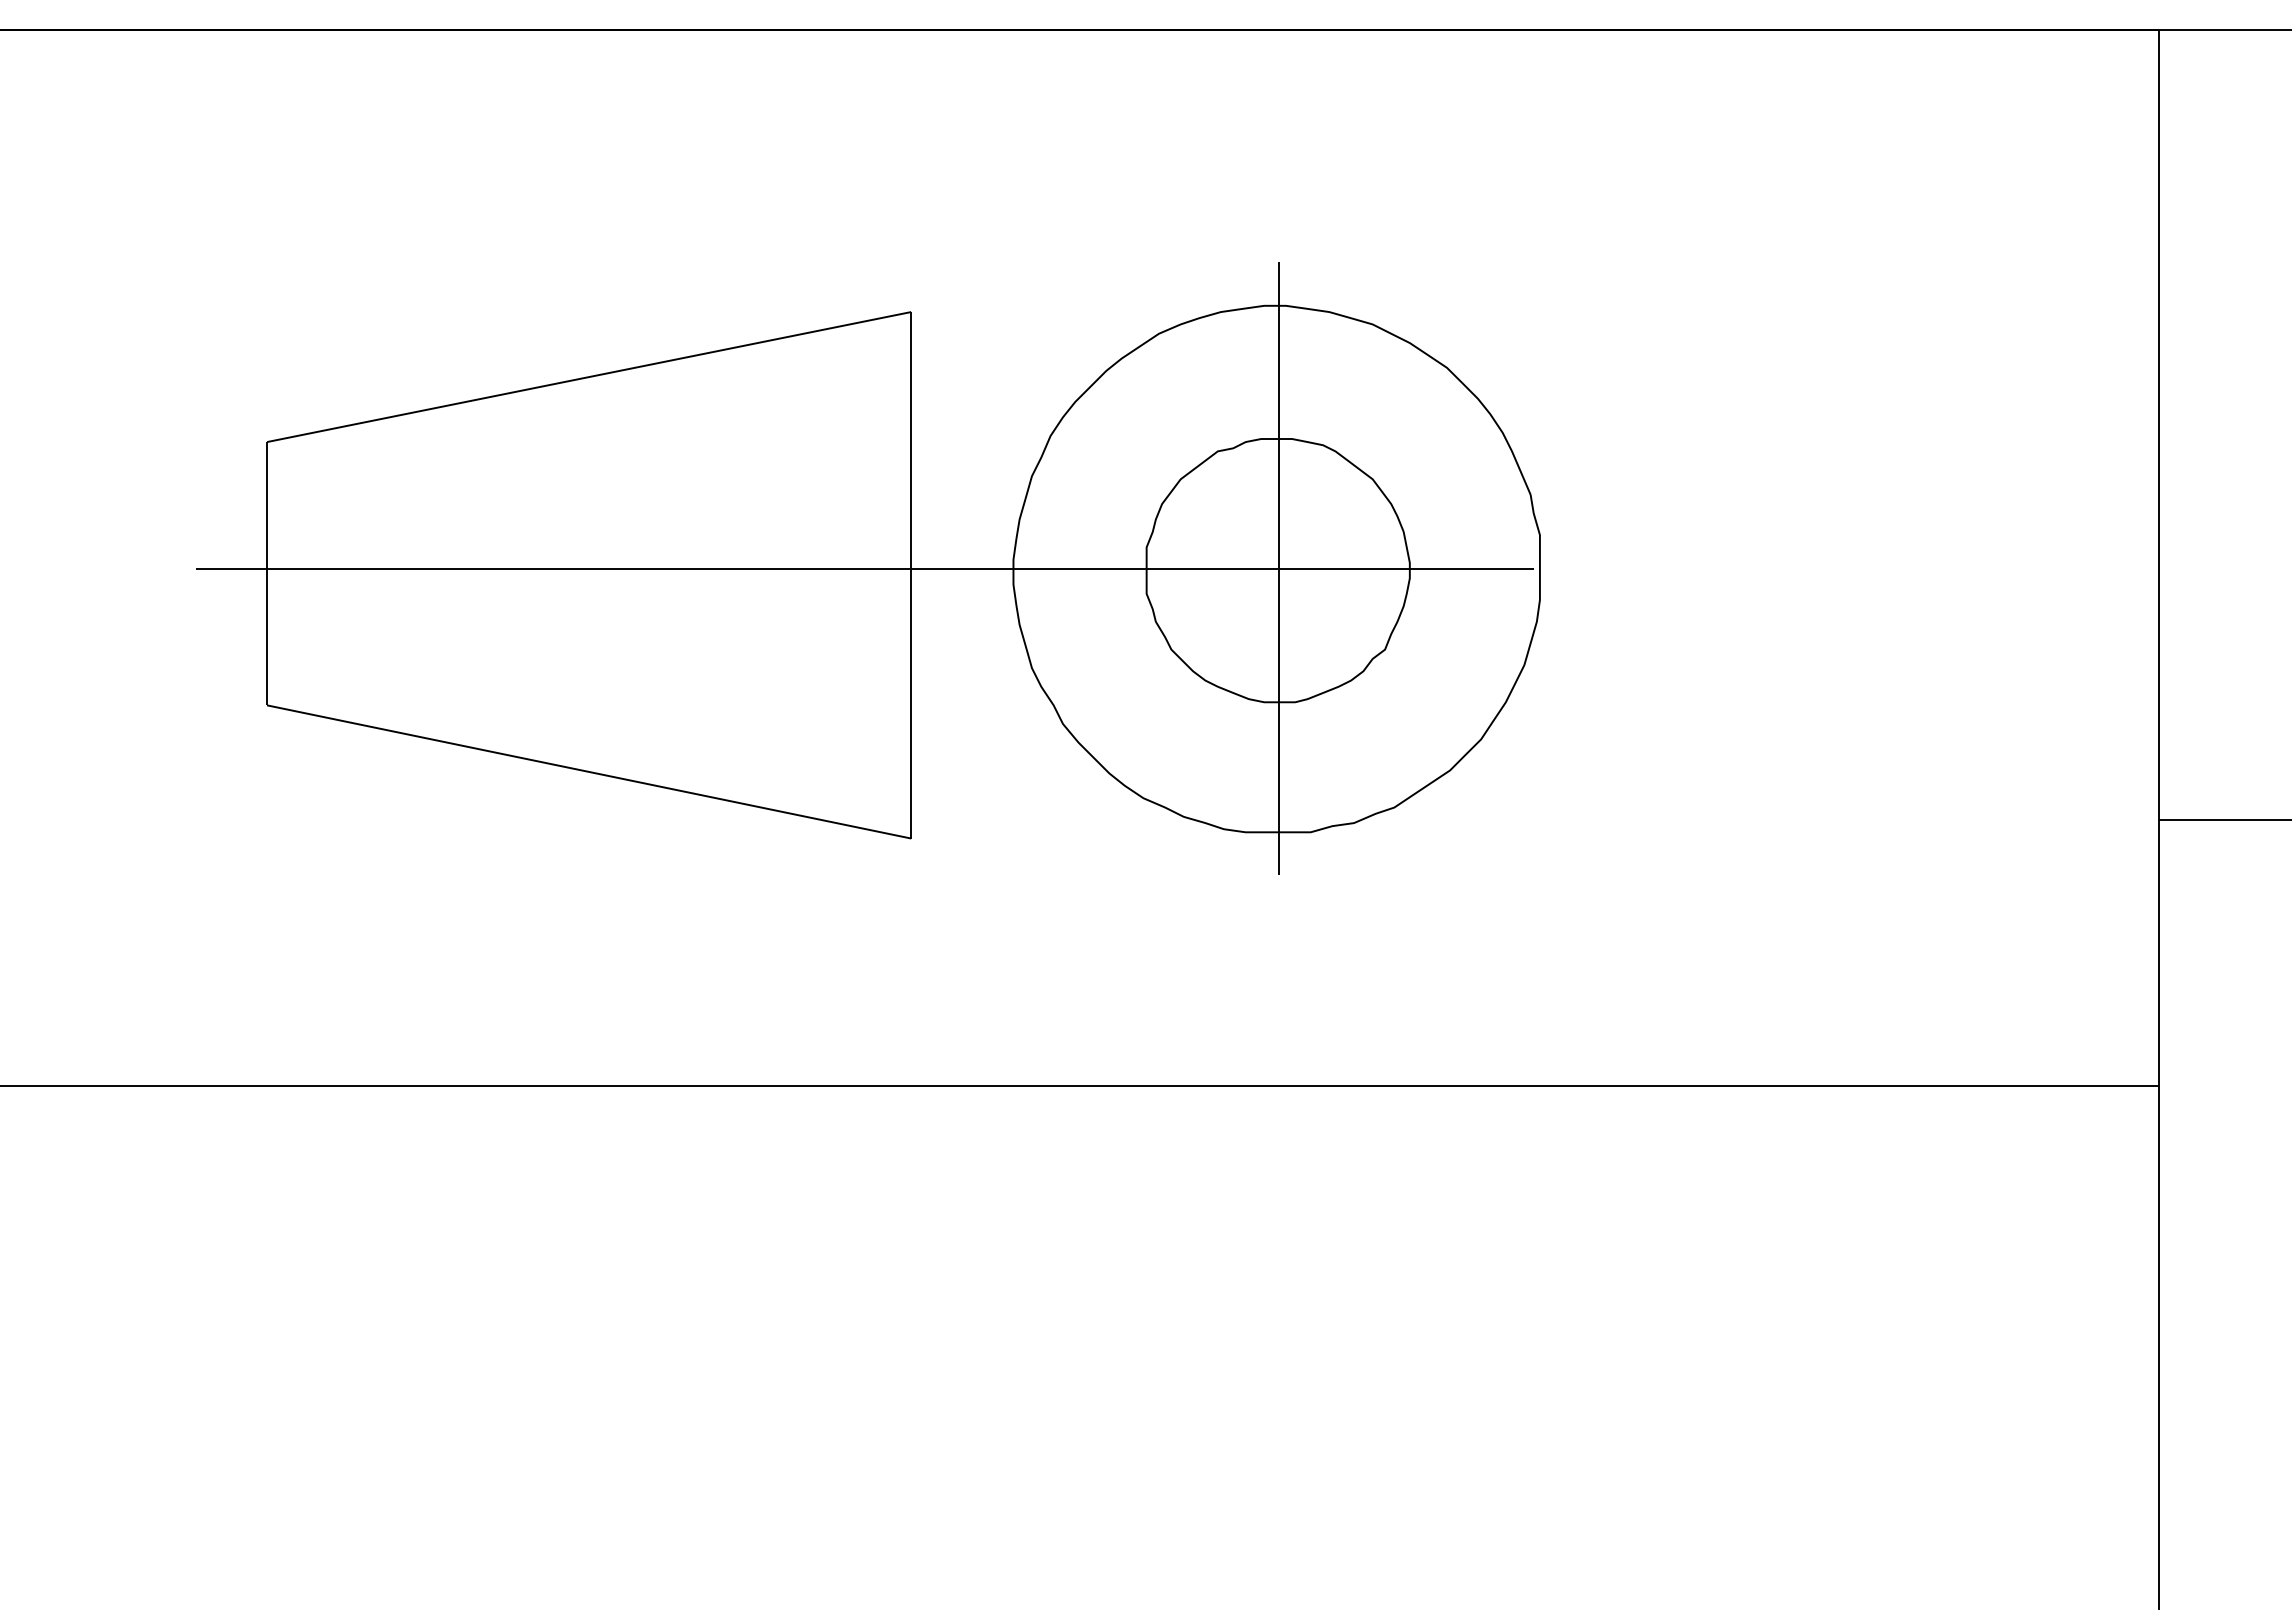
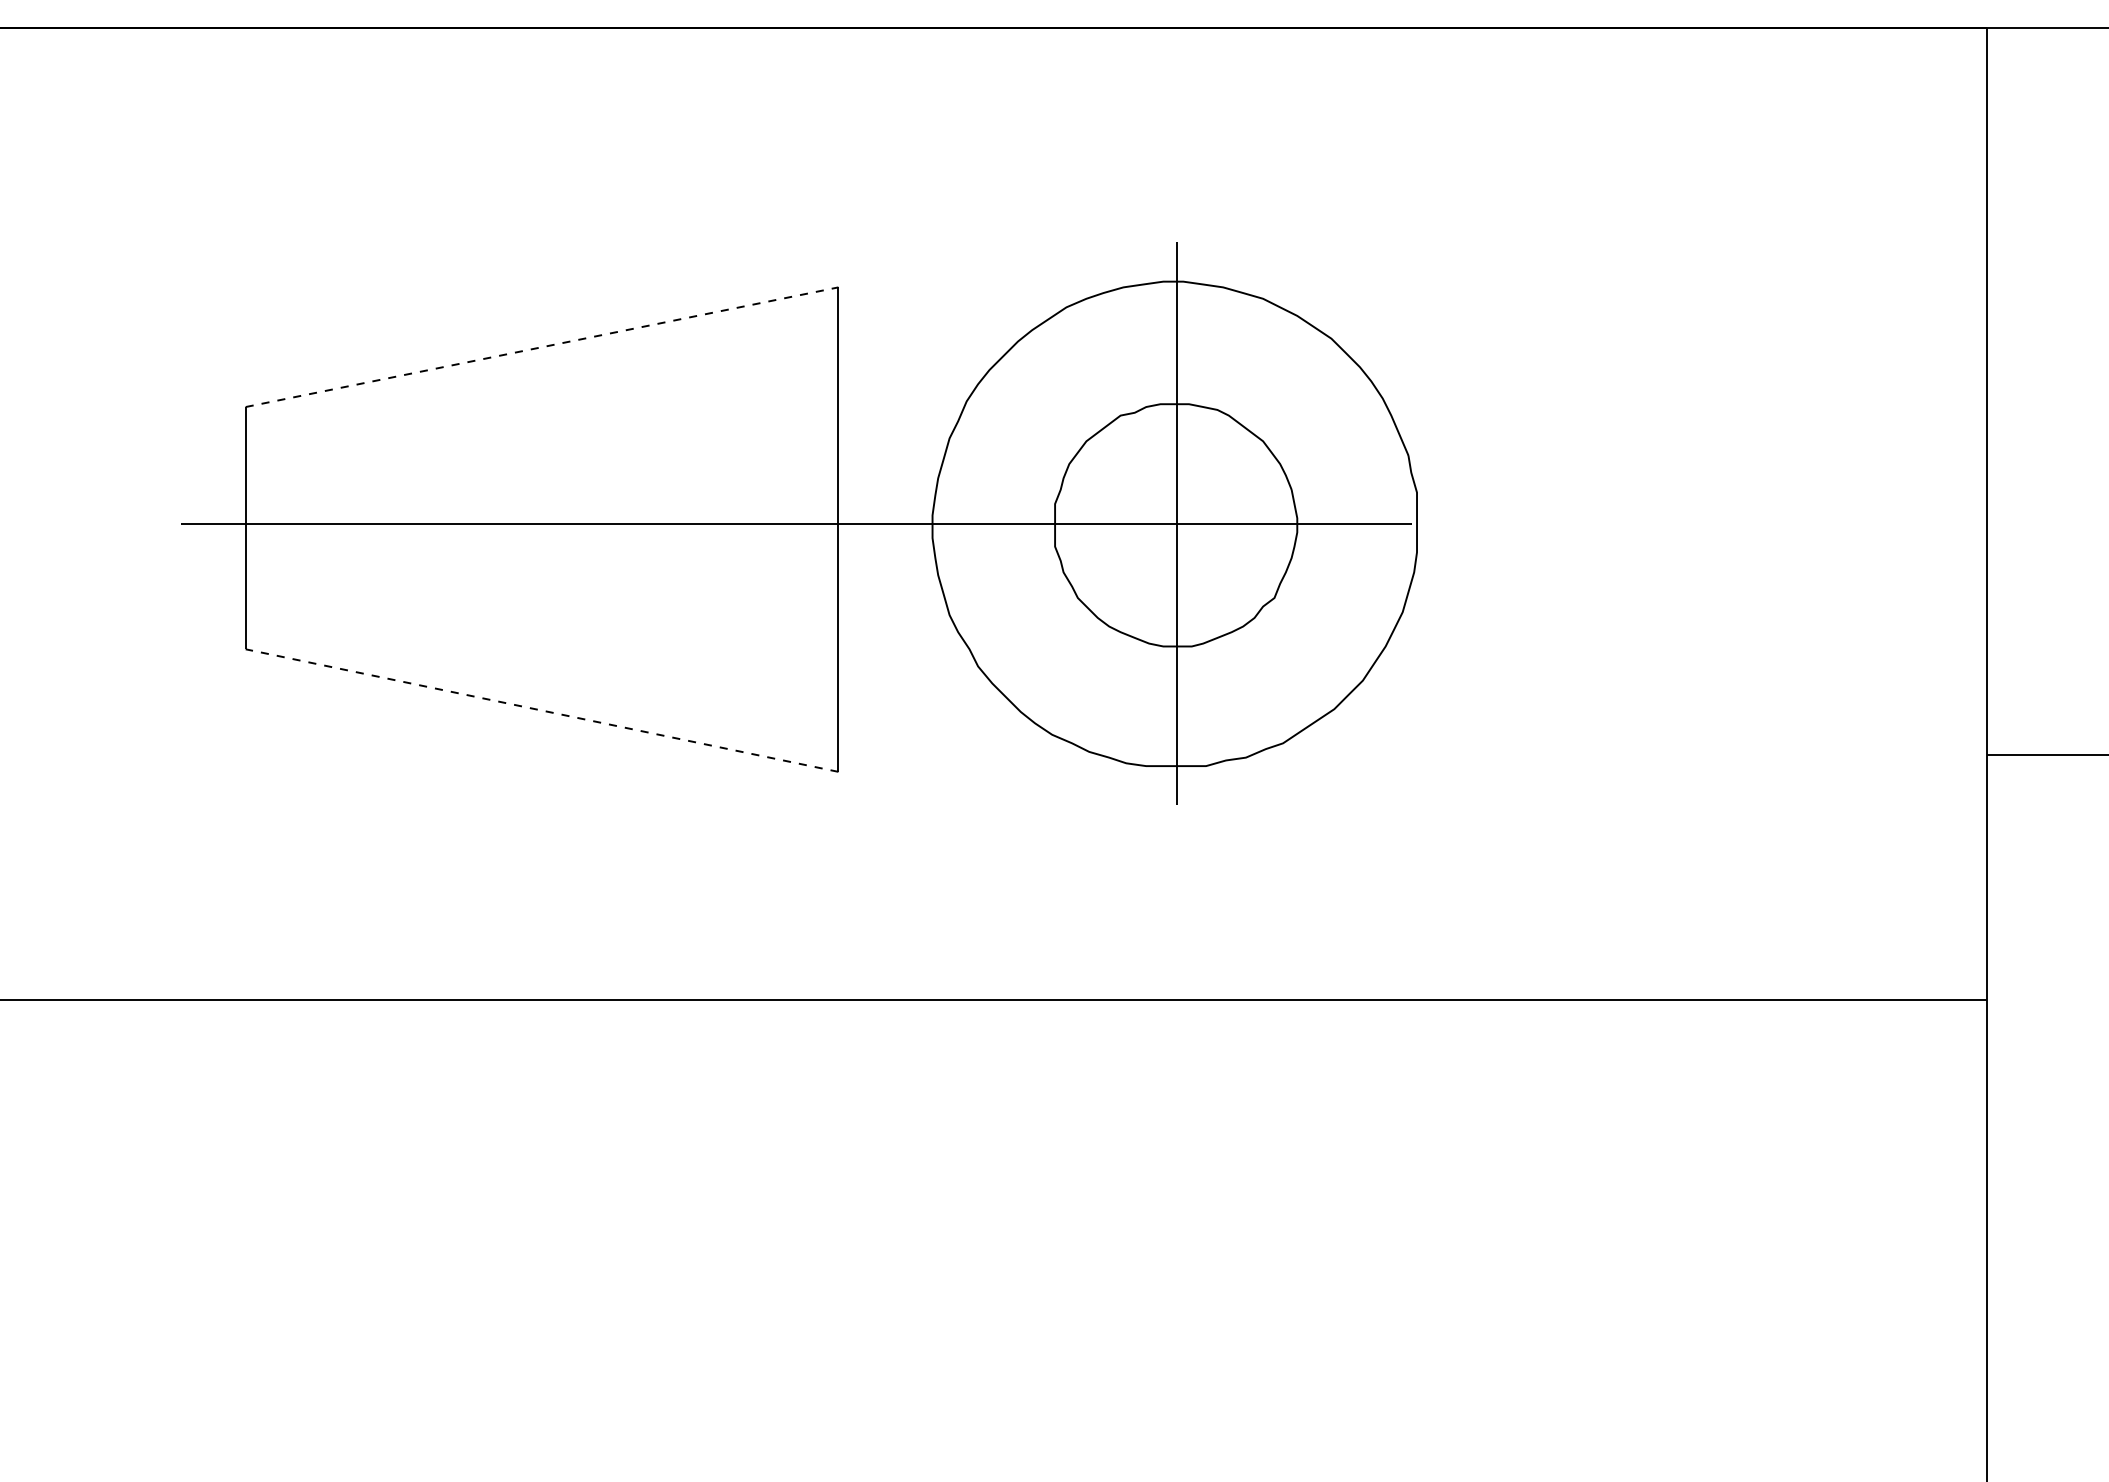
line: (589, 377) -> (542, 347), solid -> dashed
line: (589, 771) -> (542, 710), solid -> dashed

